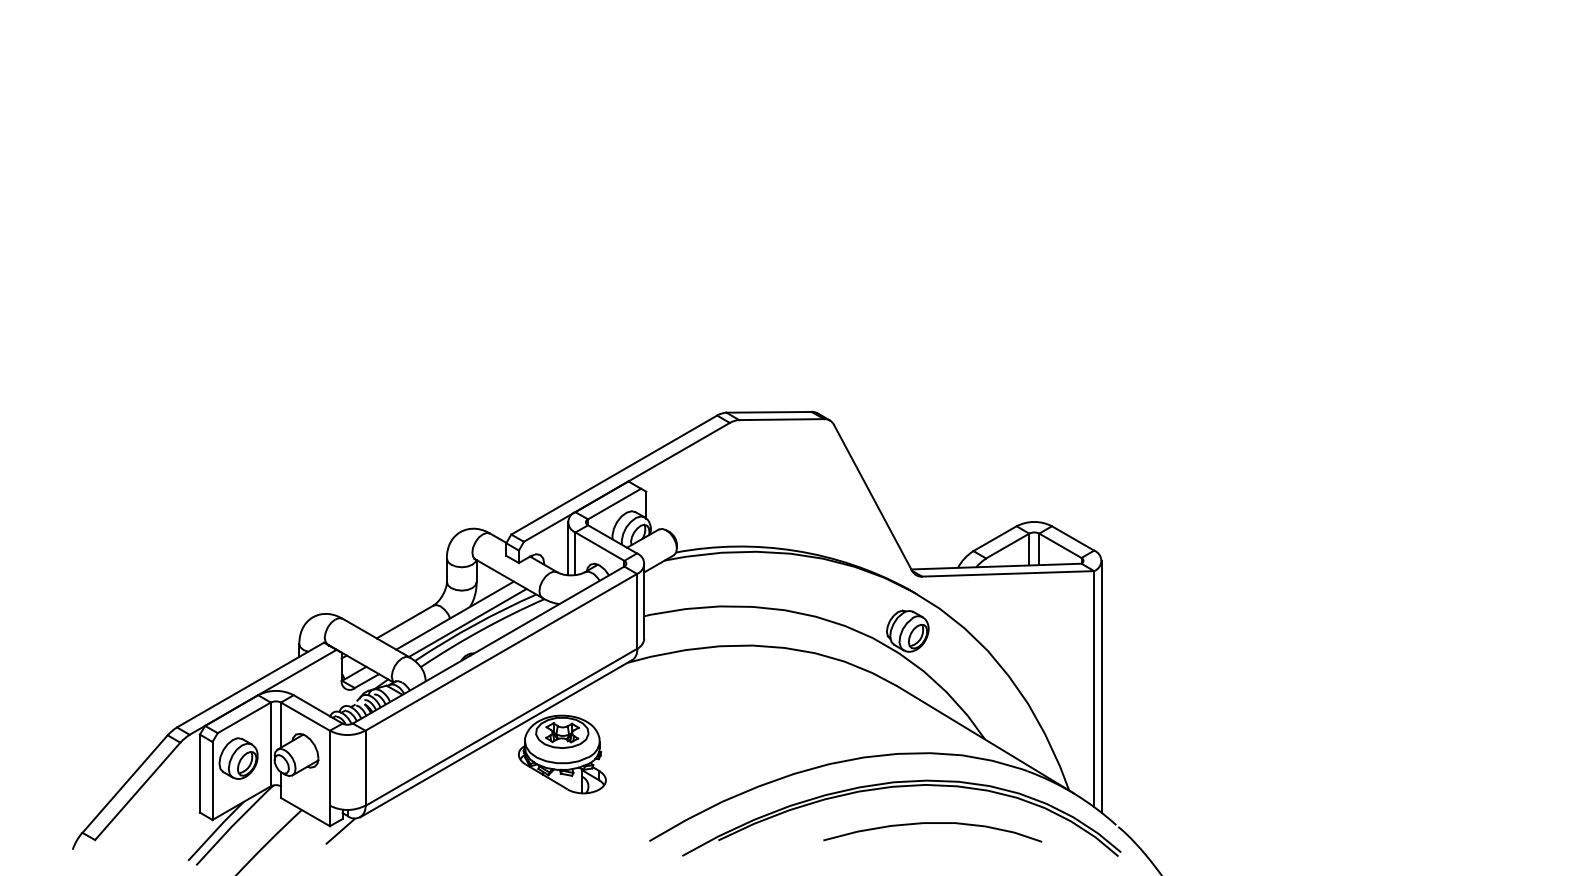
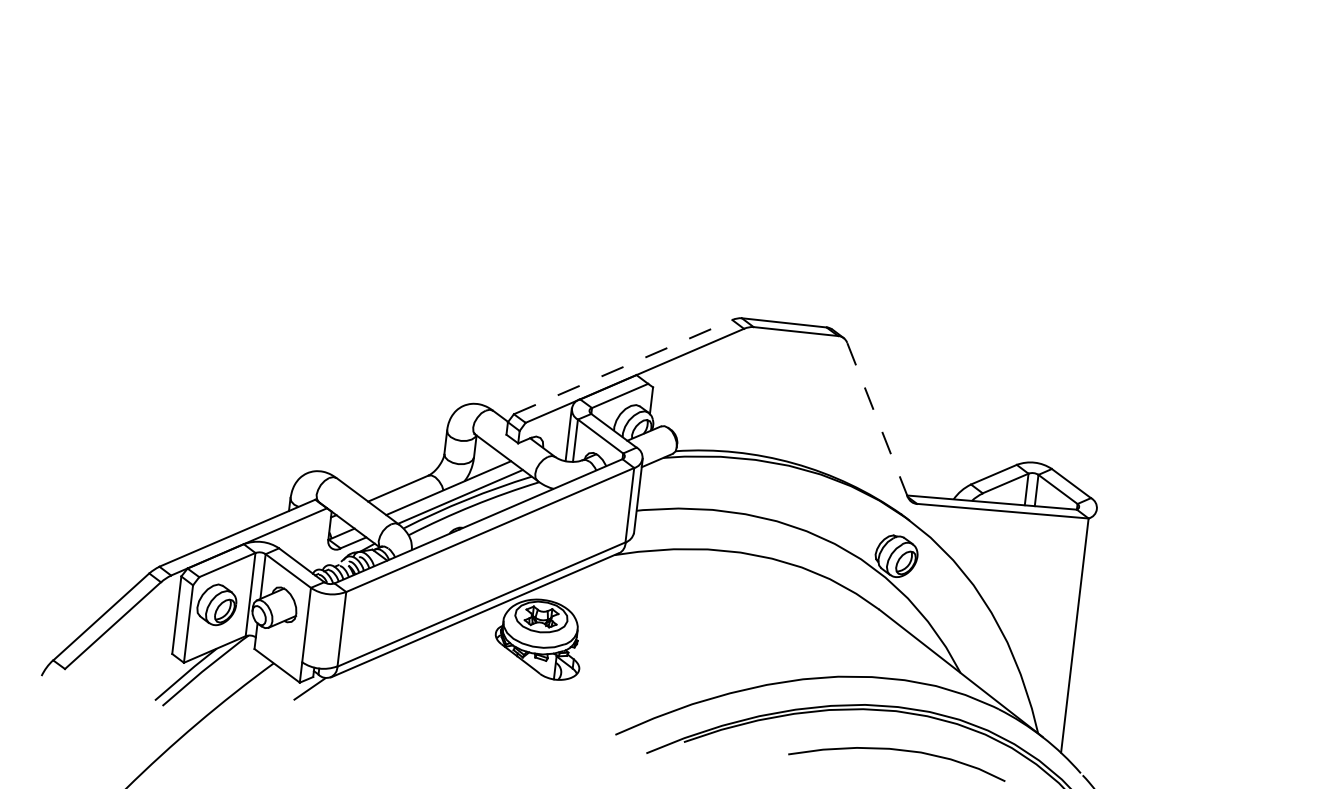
line: (614, 475) -> (623, 367), solid -> dashed
line: (873, 497) -> (878, 419), solid -> dashed
line: (1101, 686) -> (1082, 633), removed

